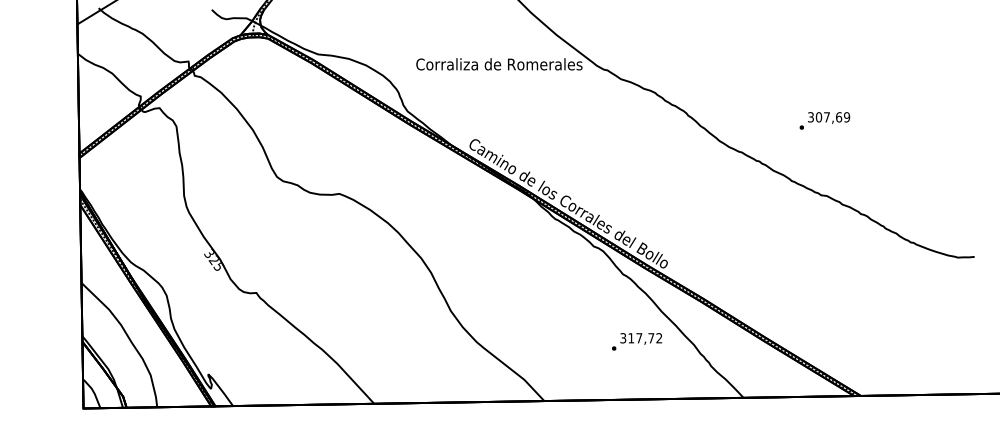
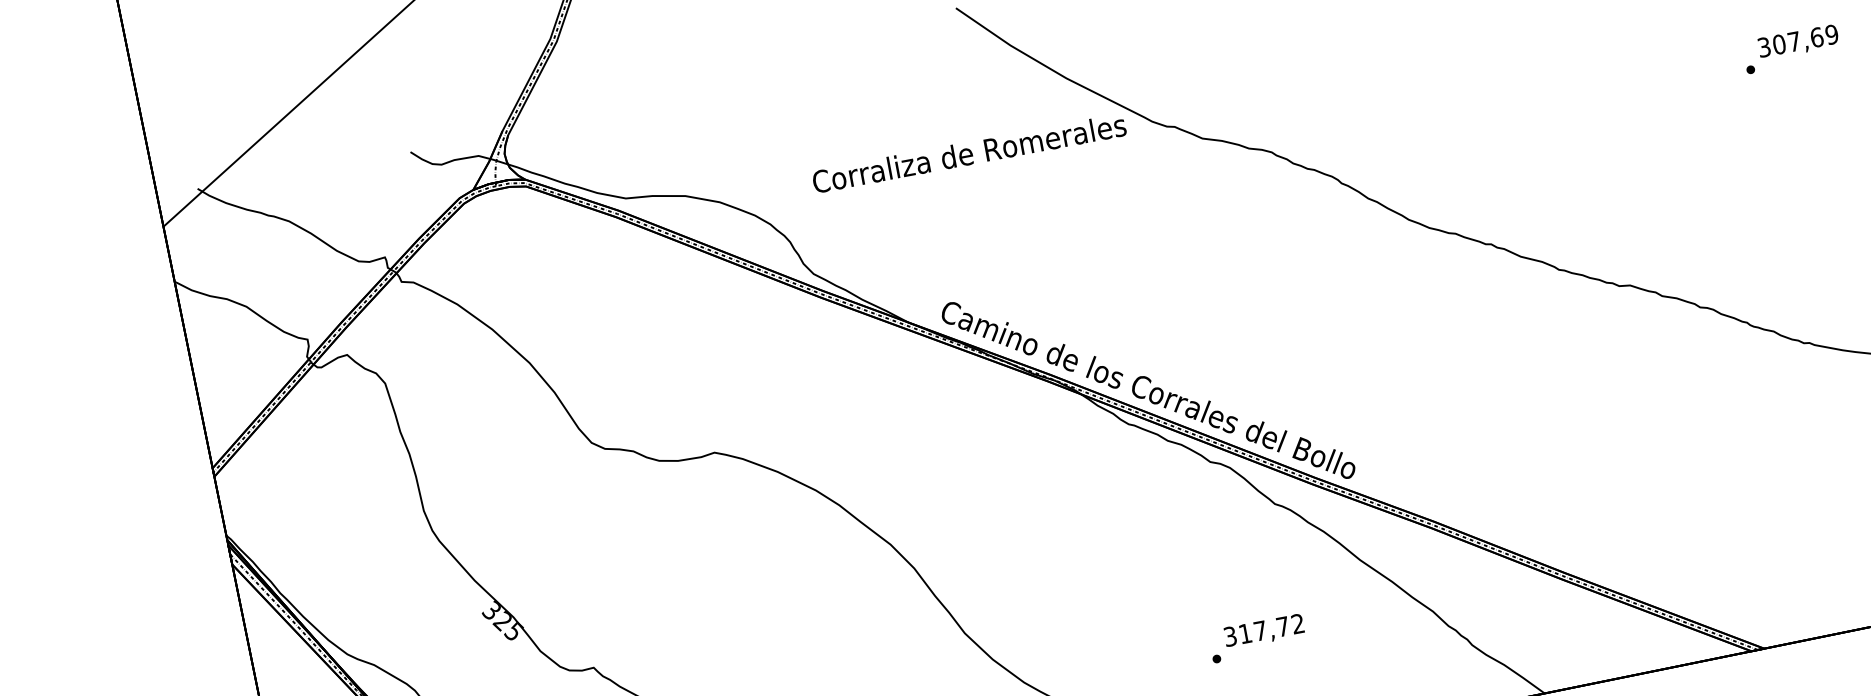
text: (824, 120) -> (1790, 48), moved
text: (636, 341) -> (1256, 637), moved

